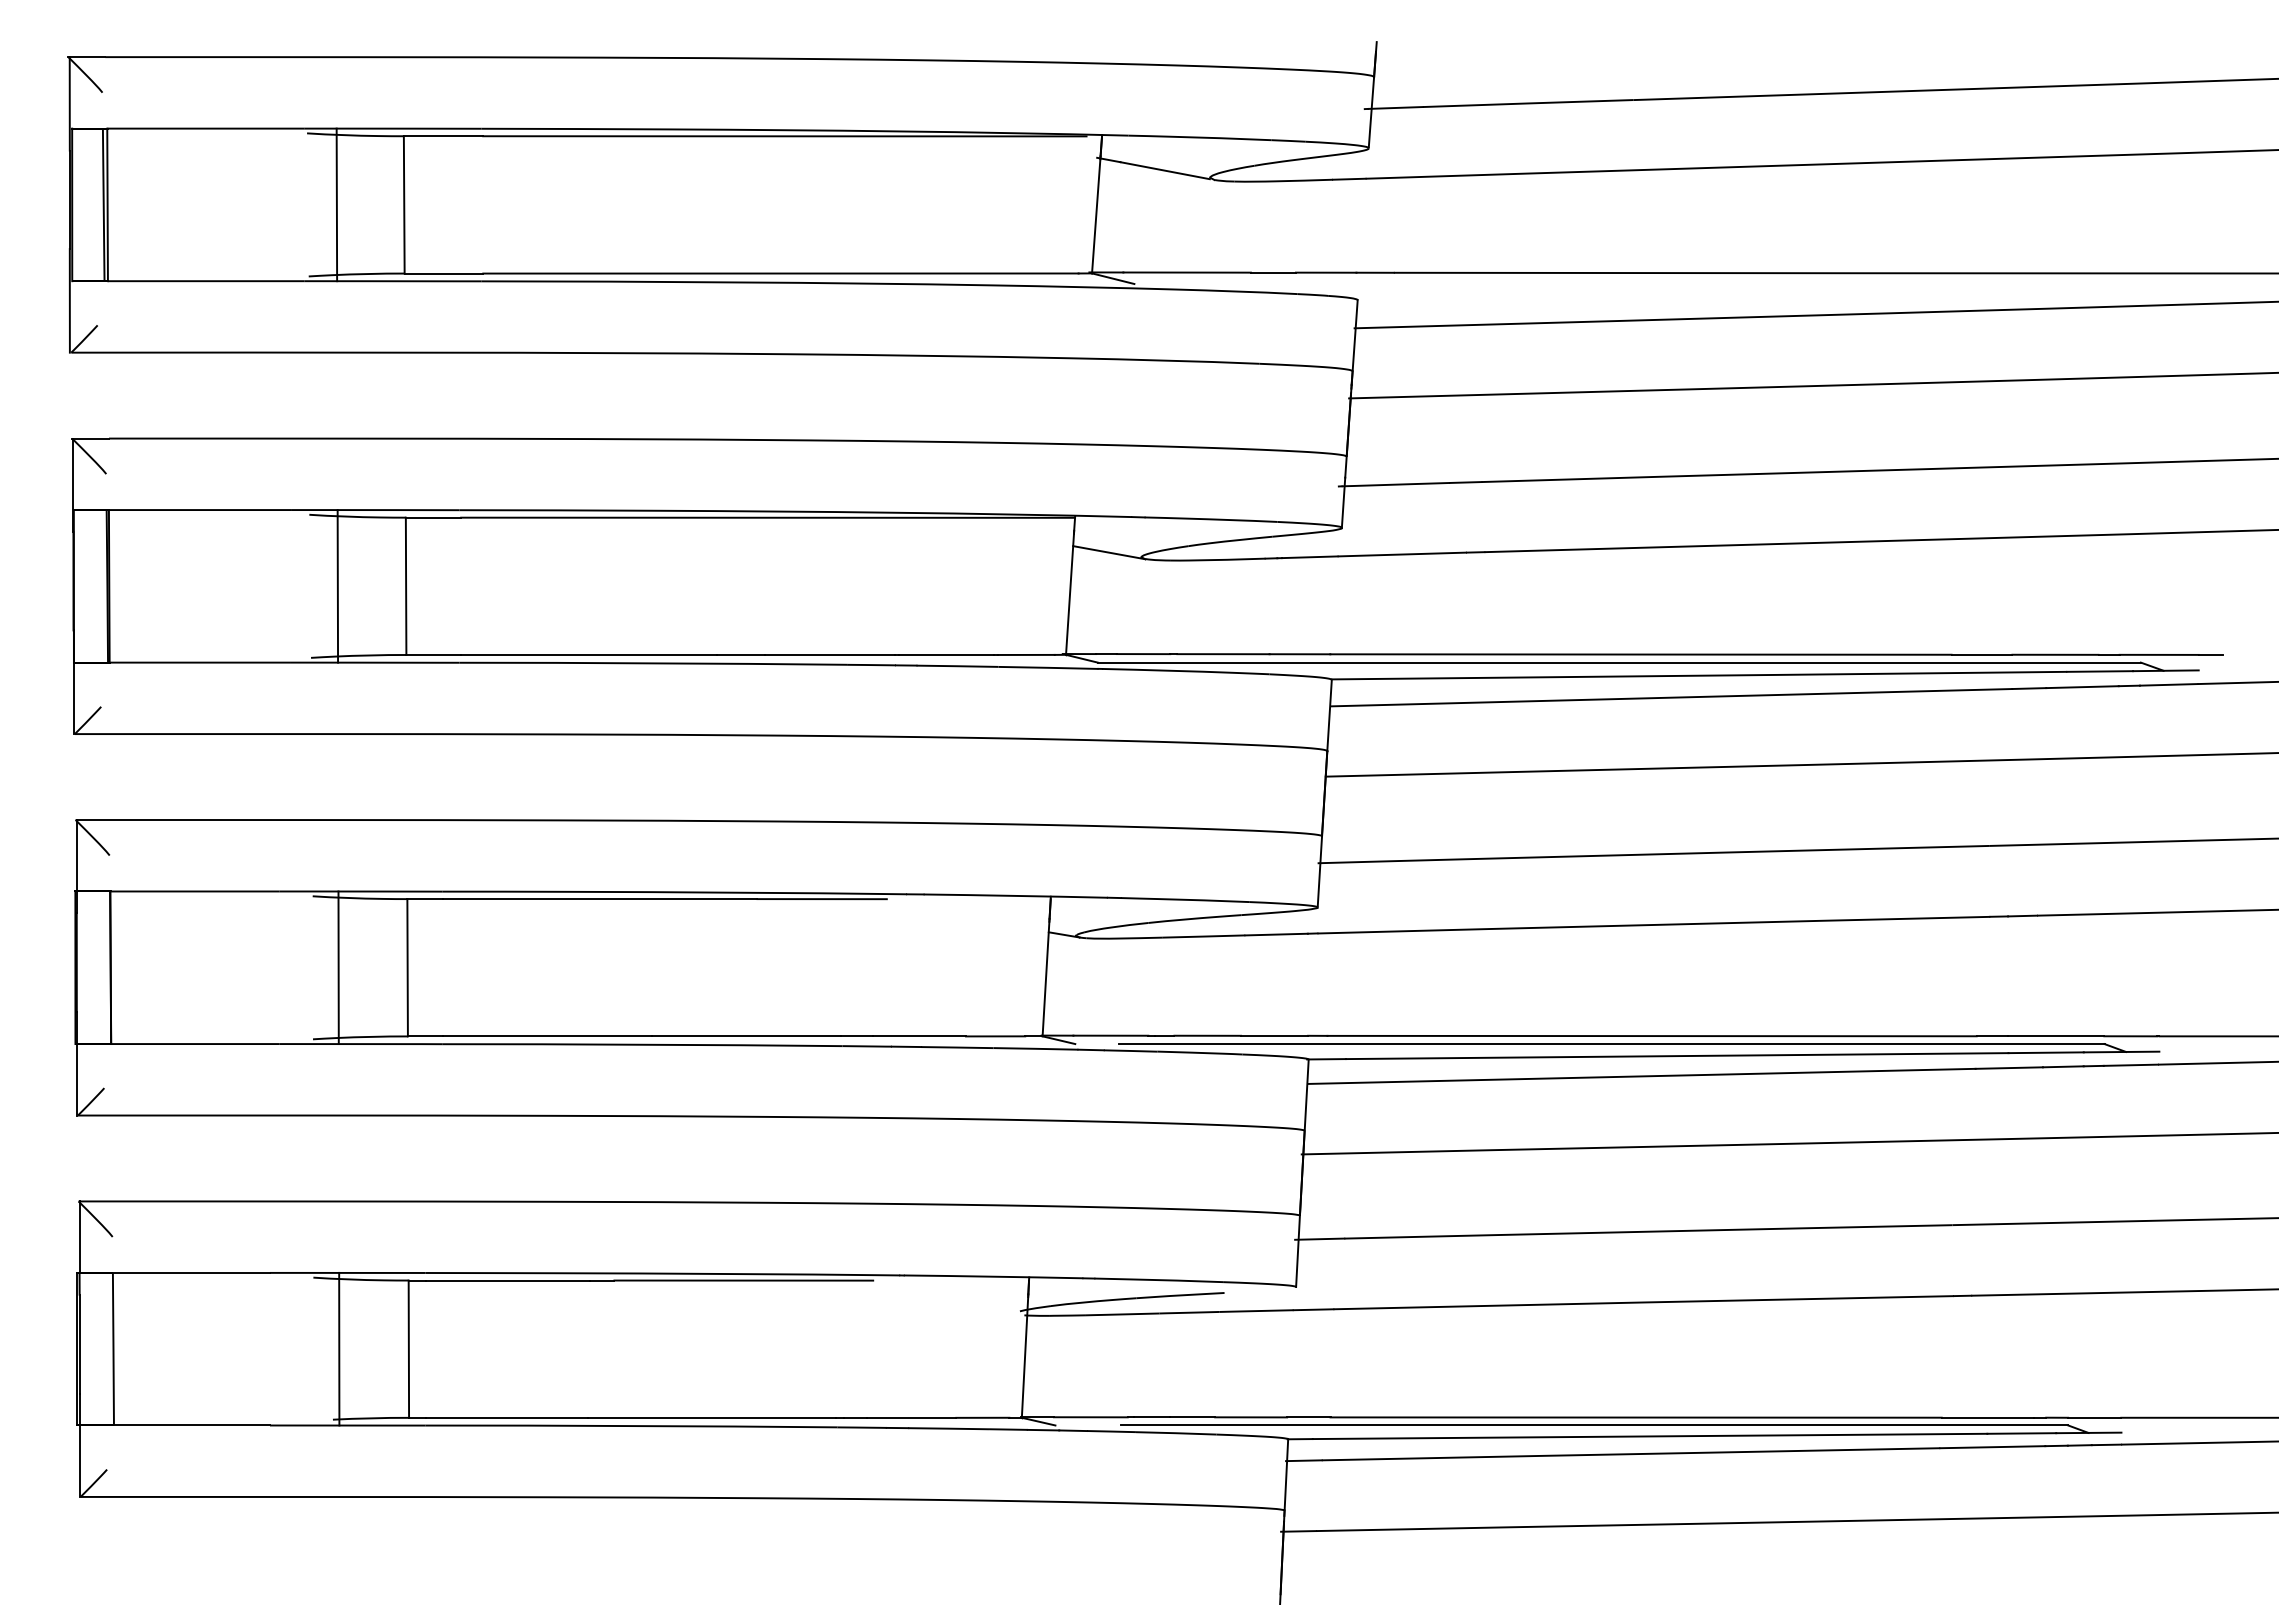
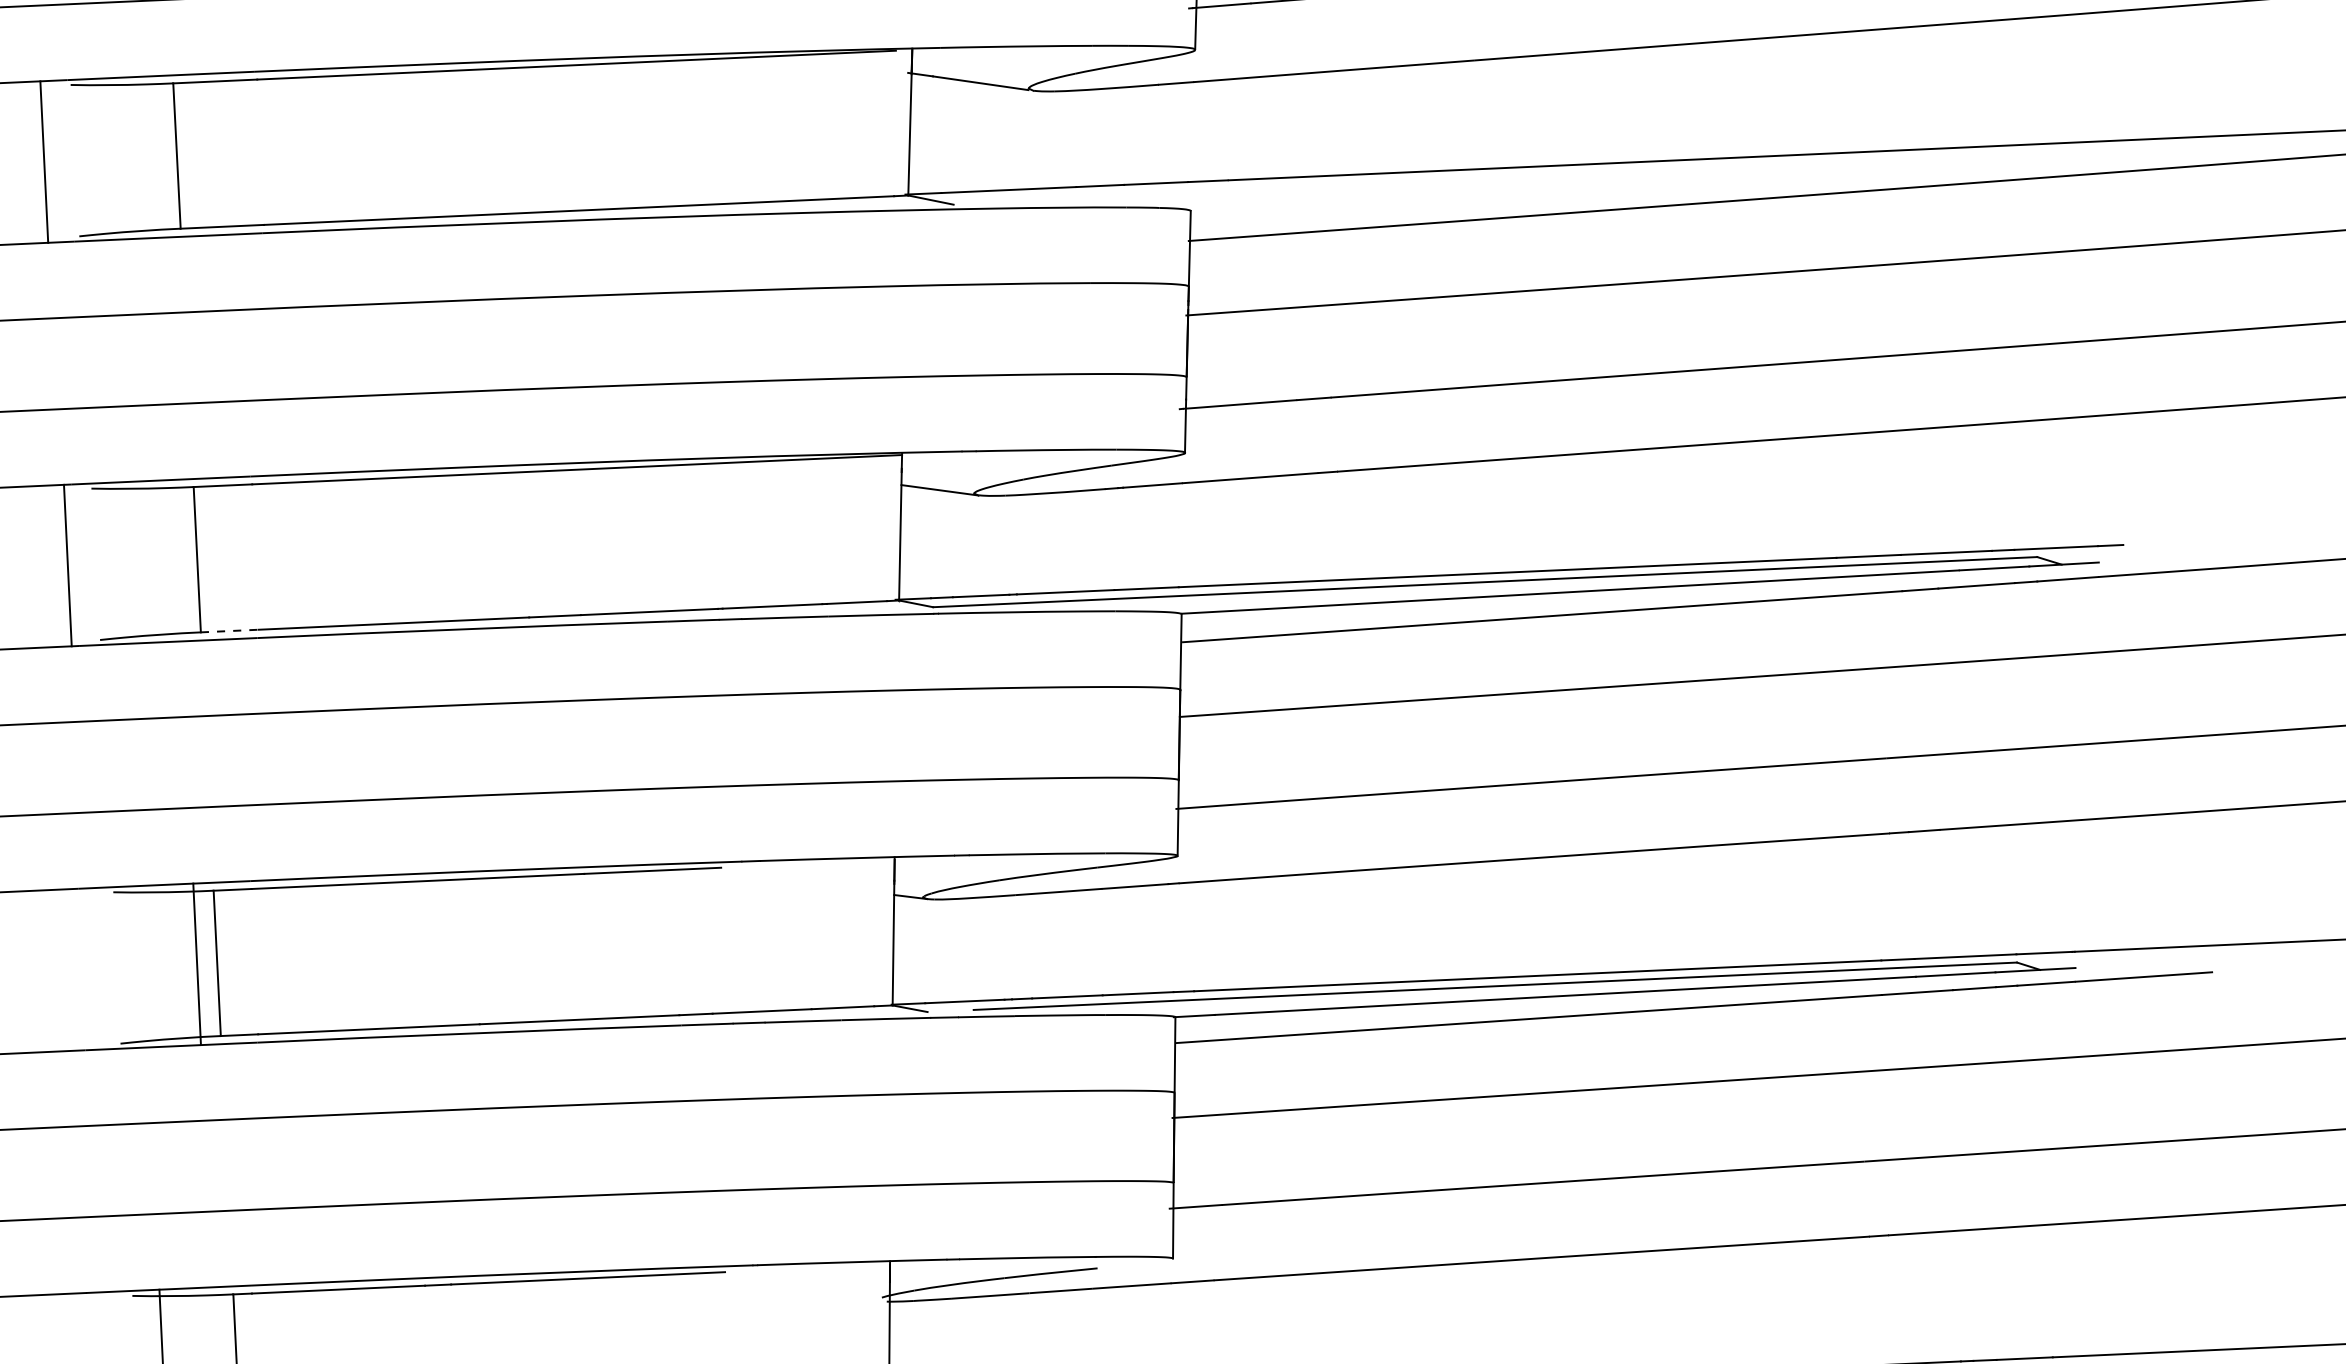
line: (336, 204) -> (43, 161), moved
line: (337, 586) -> (67, 565), moved
line: (434, 654) -> (230, 630), solid -> dashed
line: (338, 967) -> (196, 964), moved

